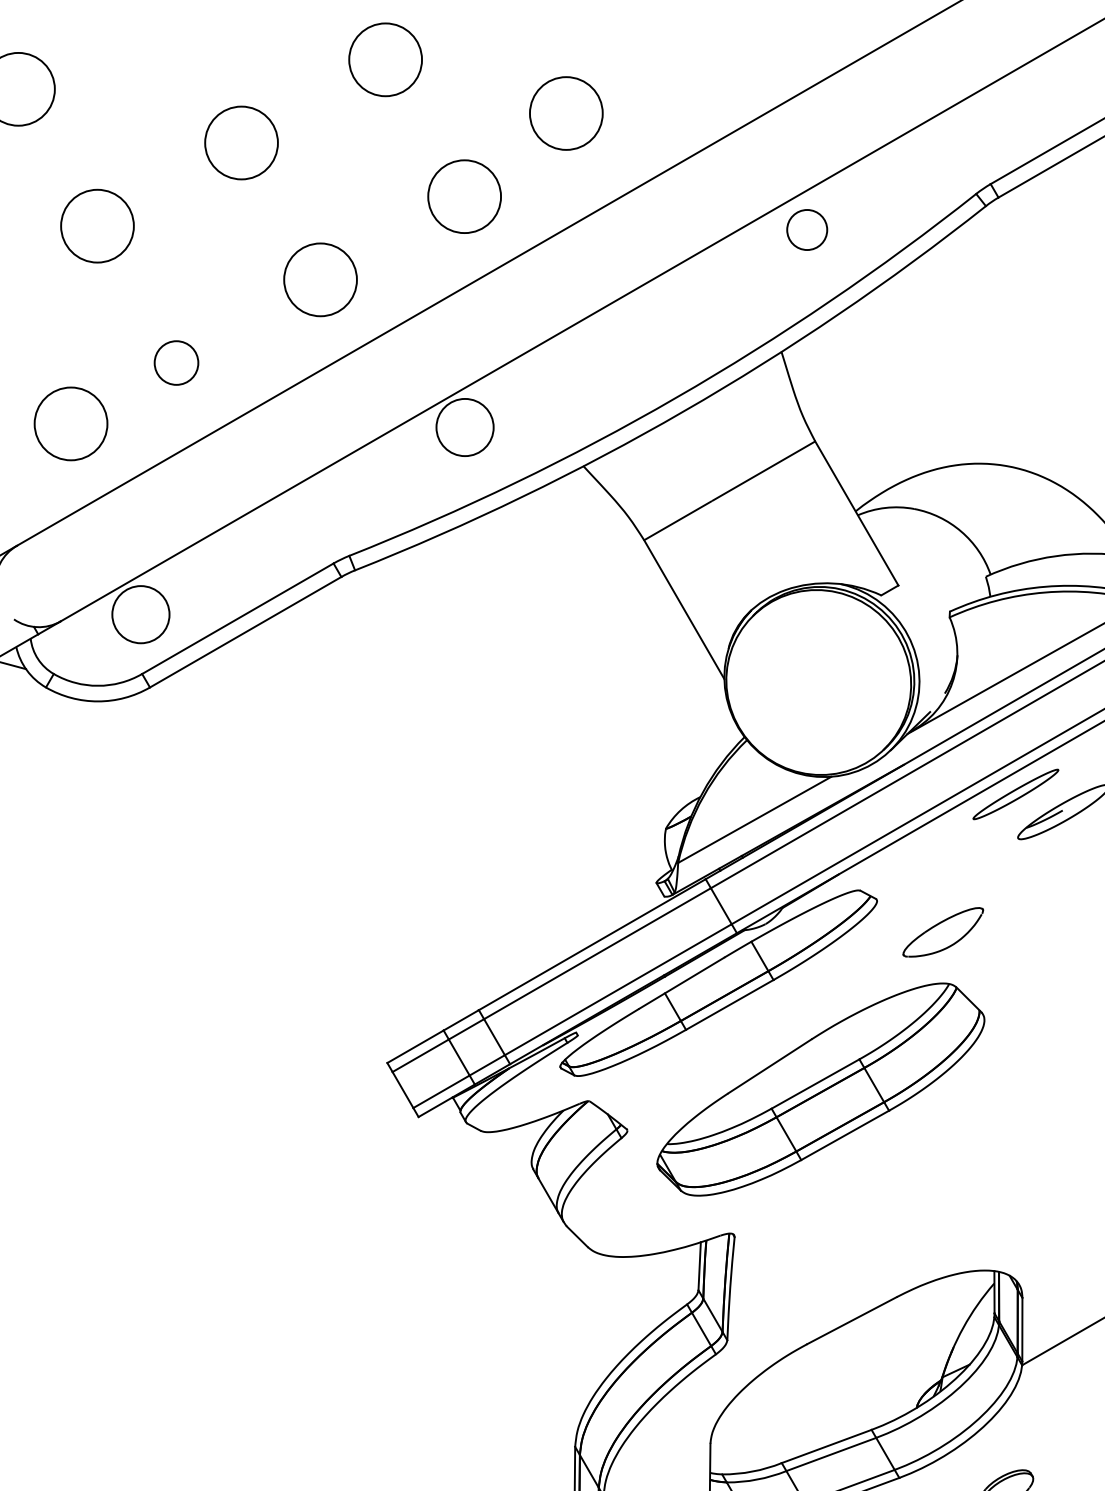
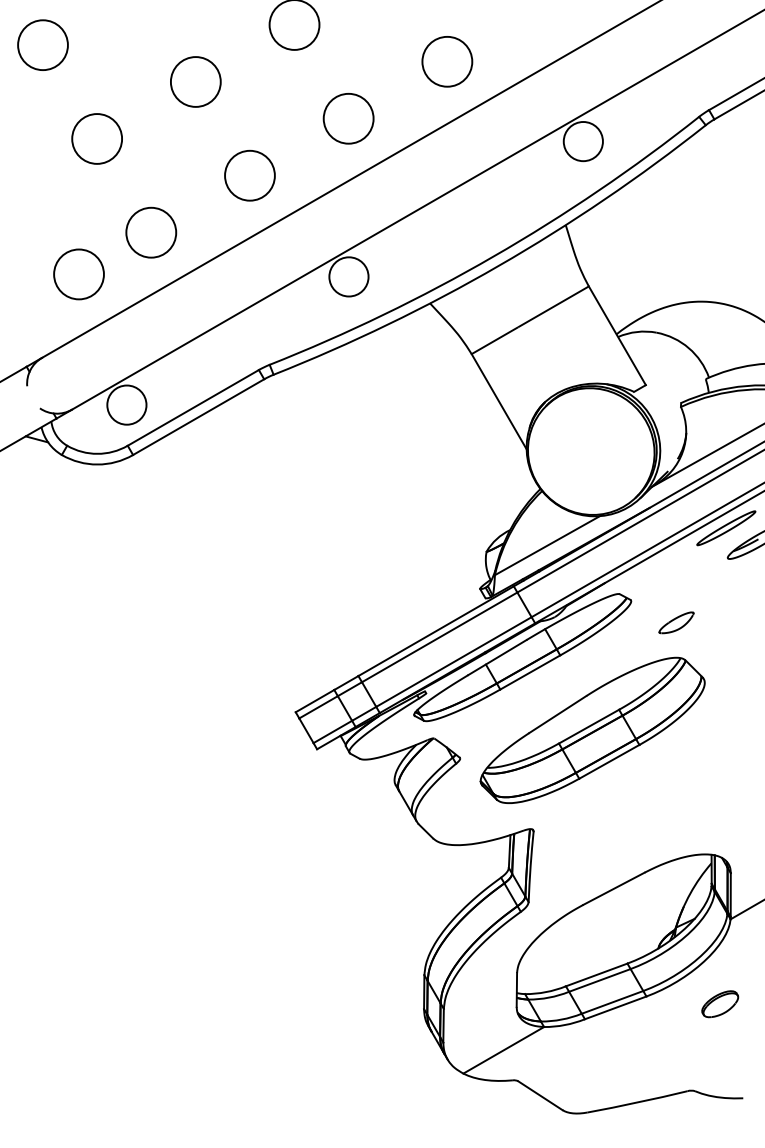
circle: (566, 113) -> (447, 61), moved
circle: (805, 229) -> (582, 141), size x1.43
circle: (176, 362) -> (151, 232), size x1.67
part: (943, 931) -> (676, 622), size x0.62

